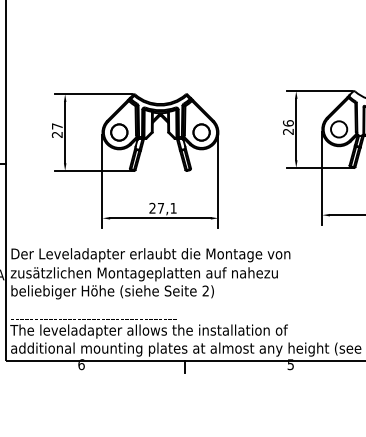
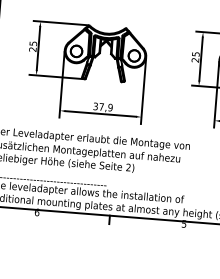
text: (288, 123) -> (195, 54), 26 -> 25
text: (57, 126) -> (33, 43), 27 -> 25
text: (162, 207) -> (102, 106), 27,1 -> 37,9

